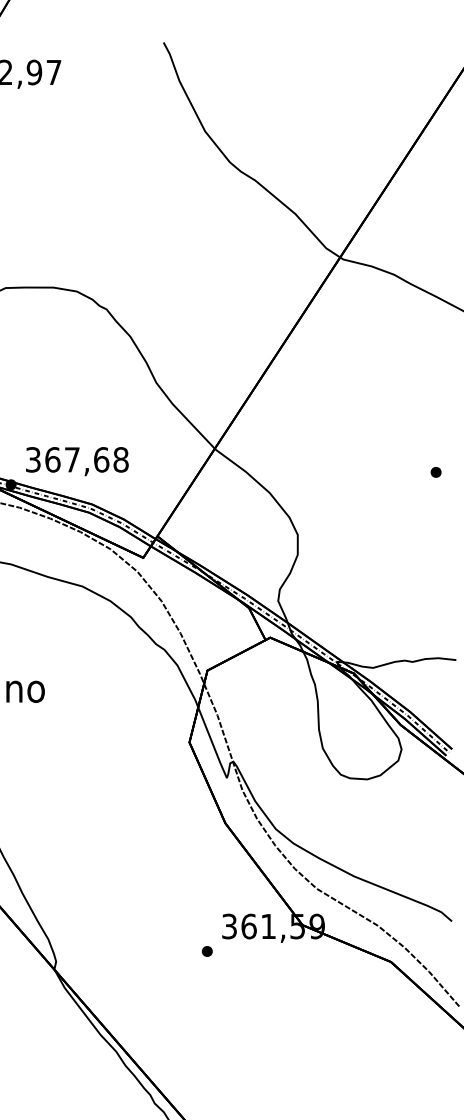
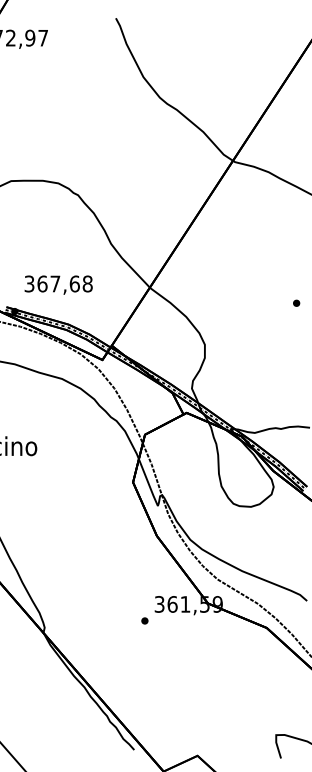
text: (76, 460) -> (58, 284), moved

